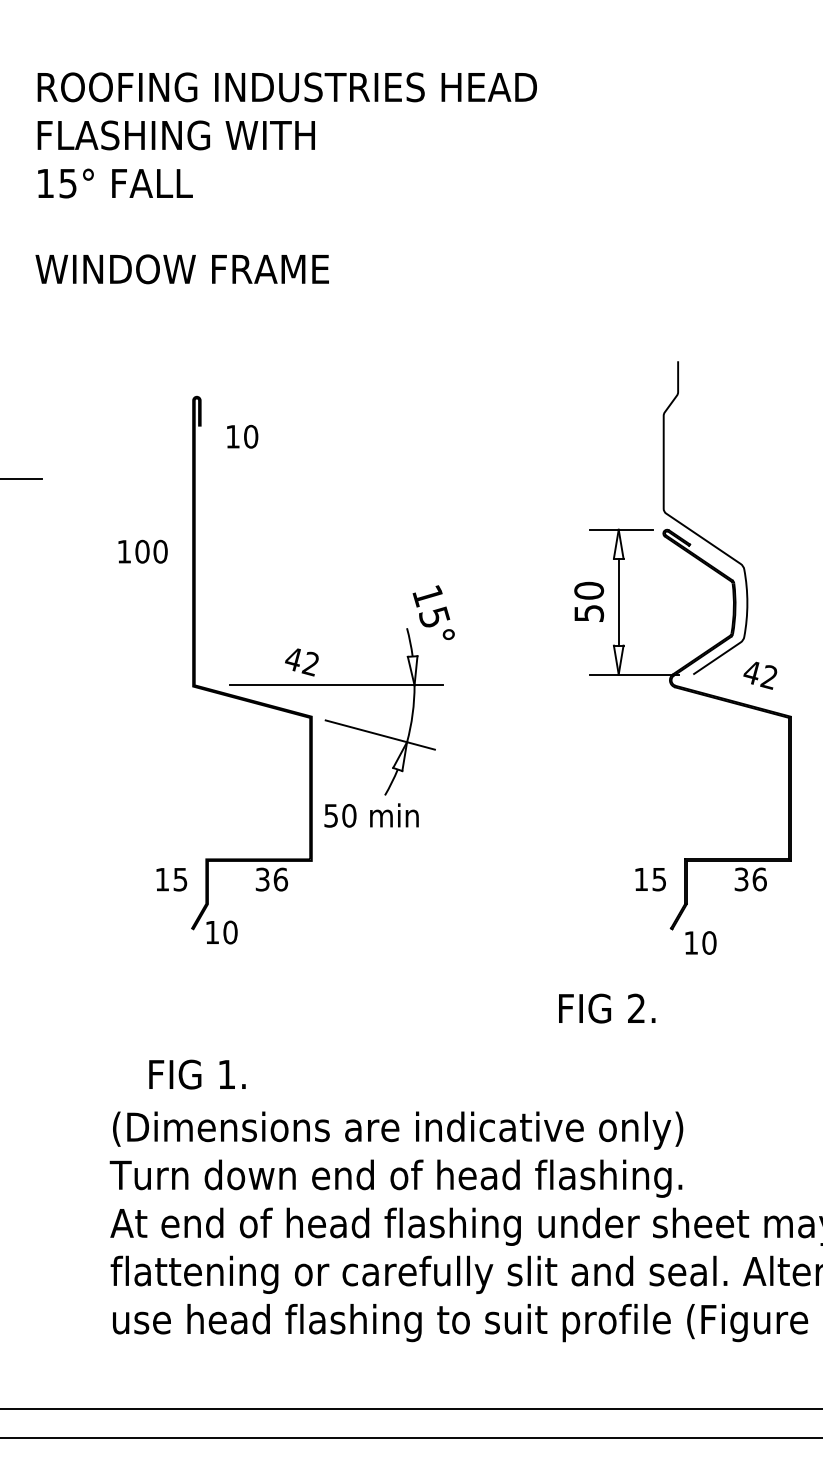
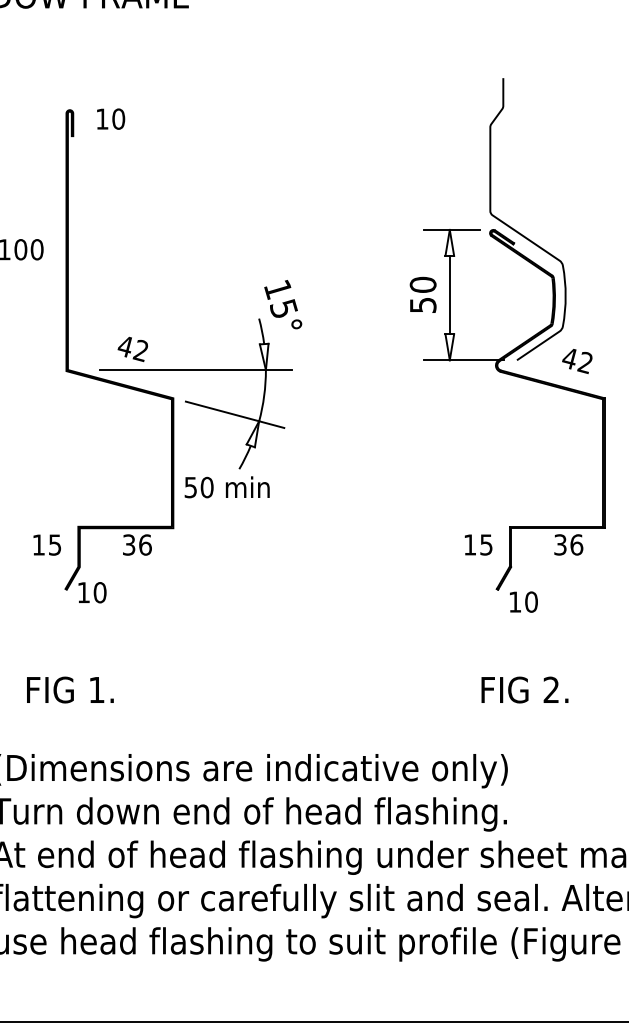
text: (242, 436) -> (110, 118), moved
text: (301, 662) -> (132, 349), moved
text: (607, 1008) -> (525, 689), moved
text: (197, 1074) -> (70, 689), moved

